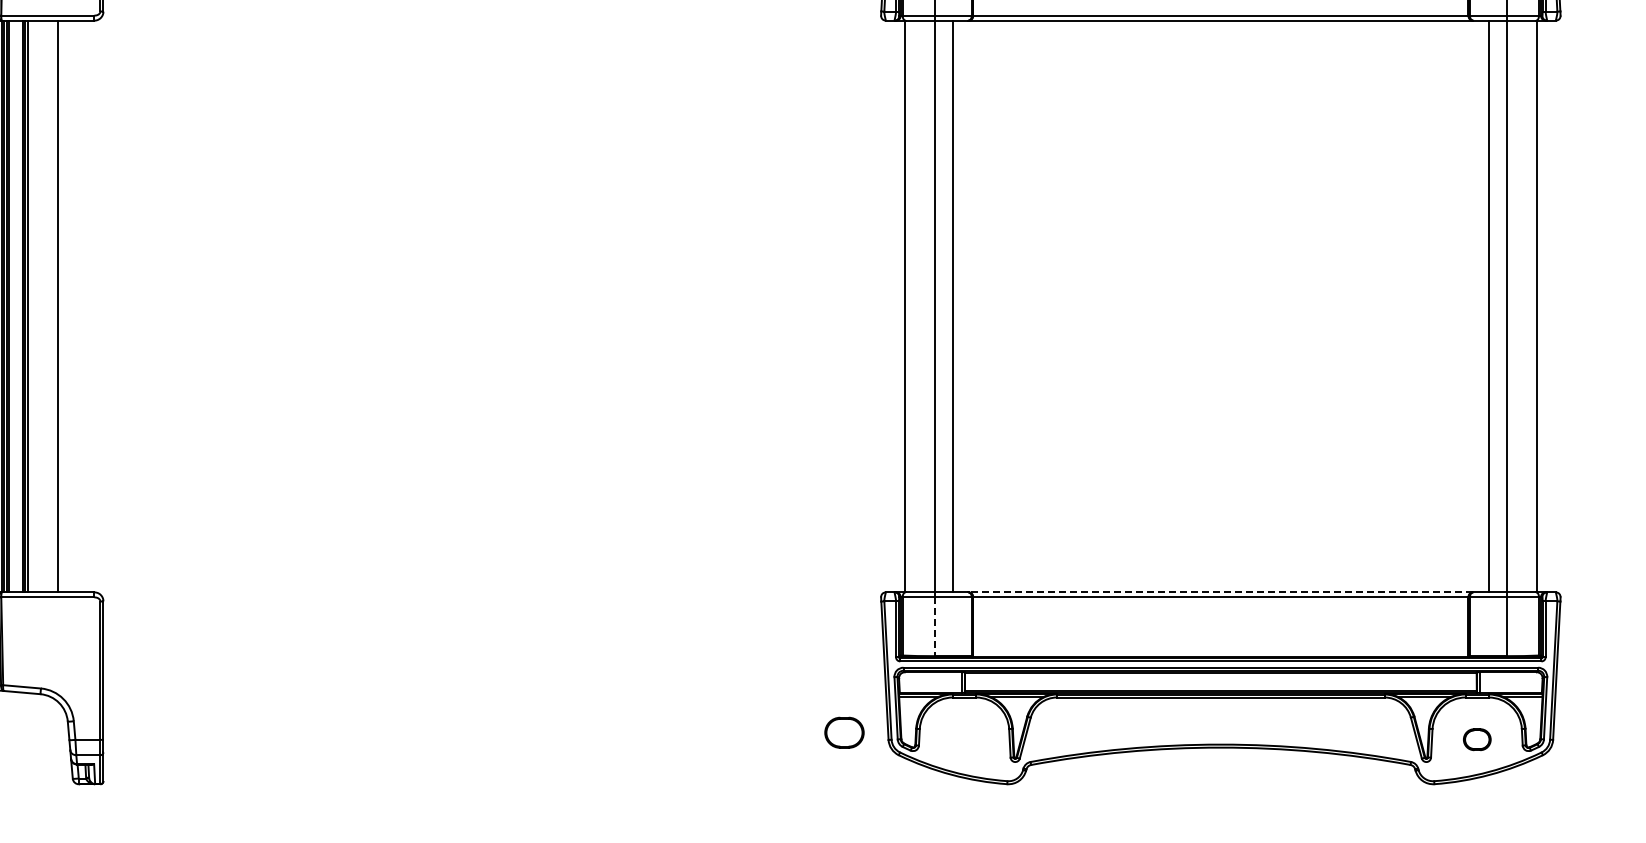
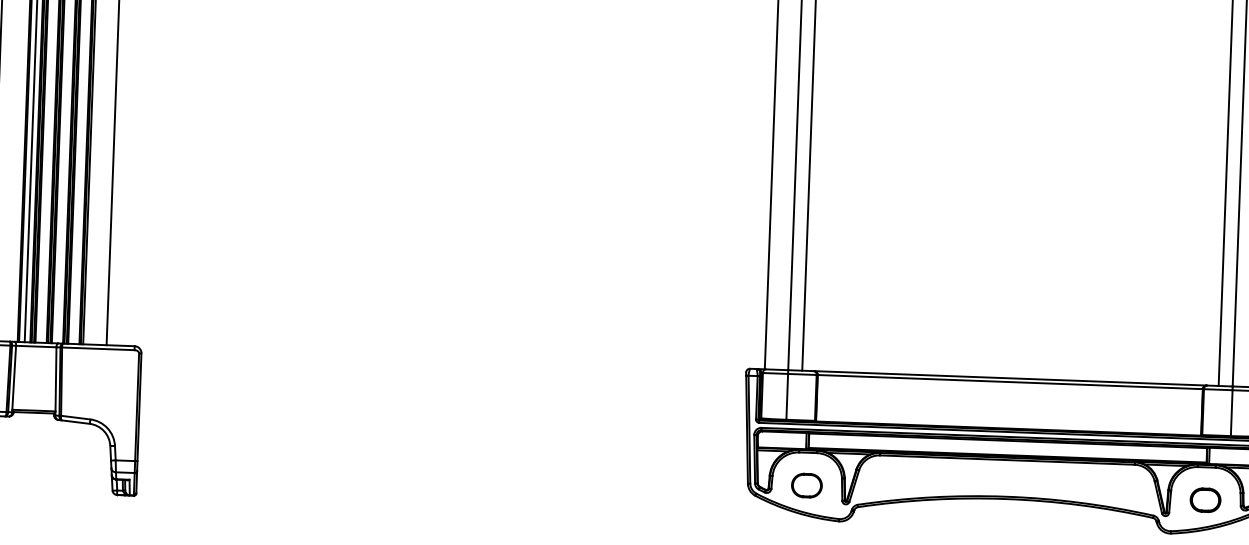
line: (1220, 592) -> (1010, 378), dashed -> solid
line: (935, 627) -> (787, 397), dashed -> solid
part: (844, 732) -> (806, 485), moved
part: (1477, 739) -> (1205, 500), size x1.43

